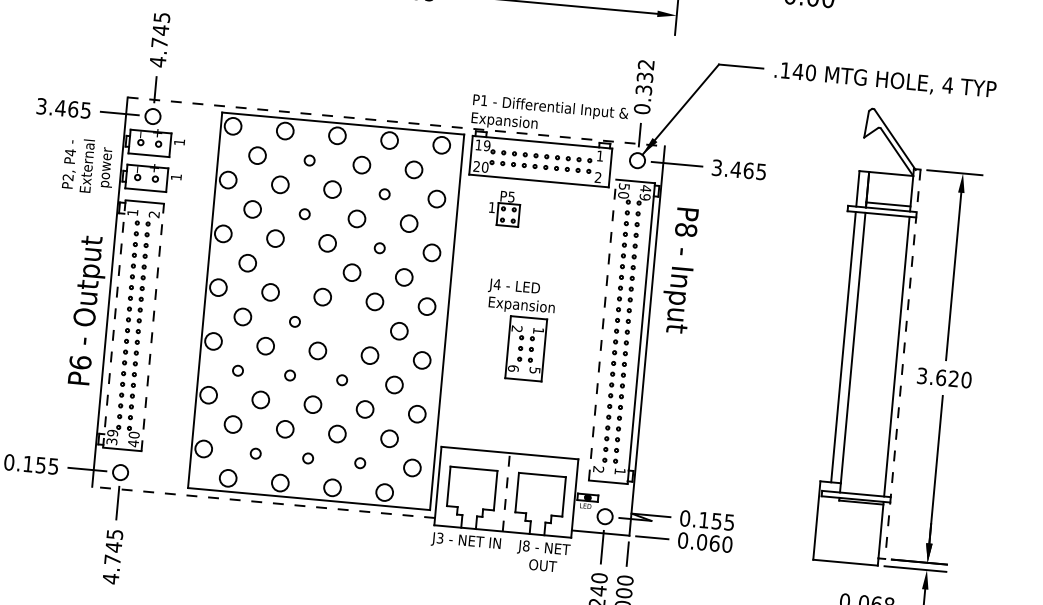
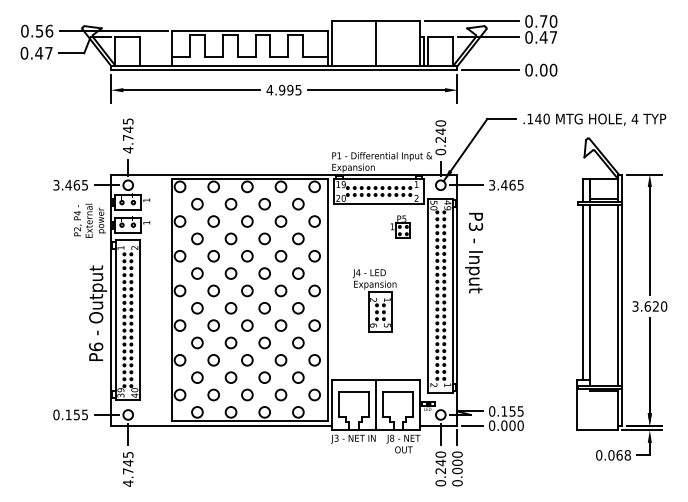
text: (644, 77) -> (440, 131), 0.332 -> 0.240
line: (396, 121) -> (284, 174), dashed -> solid
circle: (308, 160) -> (230, 204), size x1.67
circle: (383, 194) -> (280, 221), size x1.67
part: (504, 208) -> (400, 226), moved
circle: (303, 213) -> (230, 238), size x1.67
text: (685, 229) -> (475, 226), P8 -> P3
circle: (378, 248) -> (280, 256), size x1.67
circle: (299, 267) -> (230, 273), added
circle: (294, 321) -> (230, 308), size x1.67
line: (114, 324) -> (115, 320), dashed -> solid
circle: (346, 326) -> (264, 308), added
line: (152, 327) -> (140, 320), dashed -> solid
line: (602, 329) -> (428, 295), dashed -> solid
line: (902, 364) -> (622, 300), dashed -> solid
circle: (238, 370) -> (197, 342), size x1.67
circle: (289, 374) -> (230, 342), size x1.67
circle: (342, 379) -> (264, 342), size x1.67
circle: (255, 452) -> (213, 394), size x1.67
circle: (308, 457) -> (247, 394), size x1.67
circle: (359, 462) -> (280, 394), size x1.67
line: (506, 491) -> (376, 404), dashed -> solid
line: (263, 502) -> (221, 425), dashed -> solid
text: (714, 543) -> (512, 425), 0.060 -> 0.000

